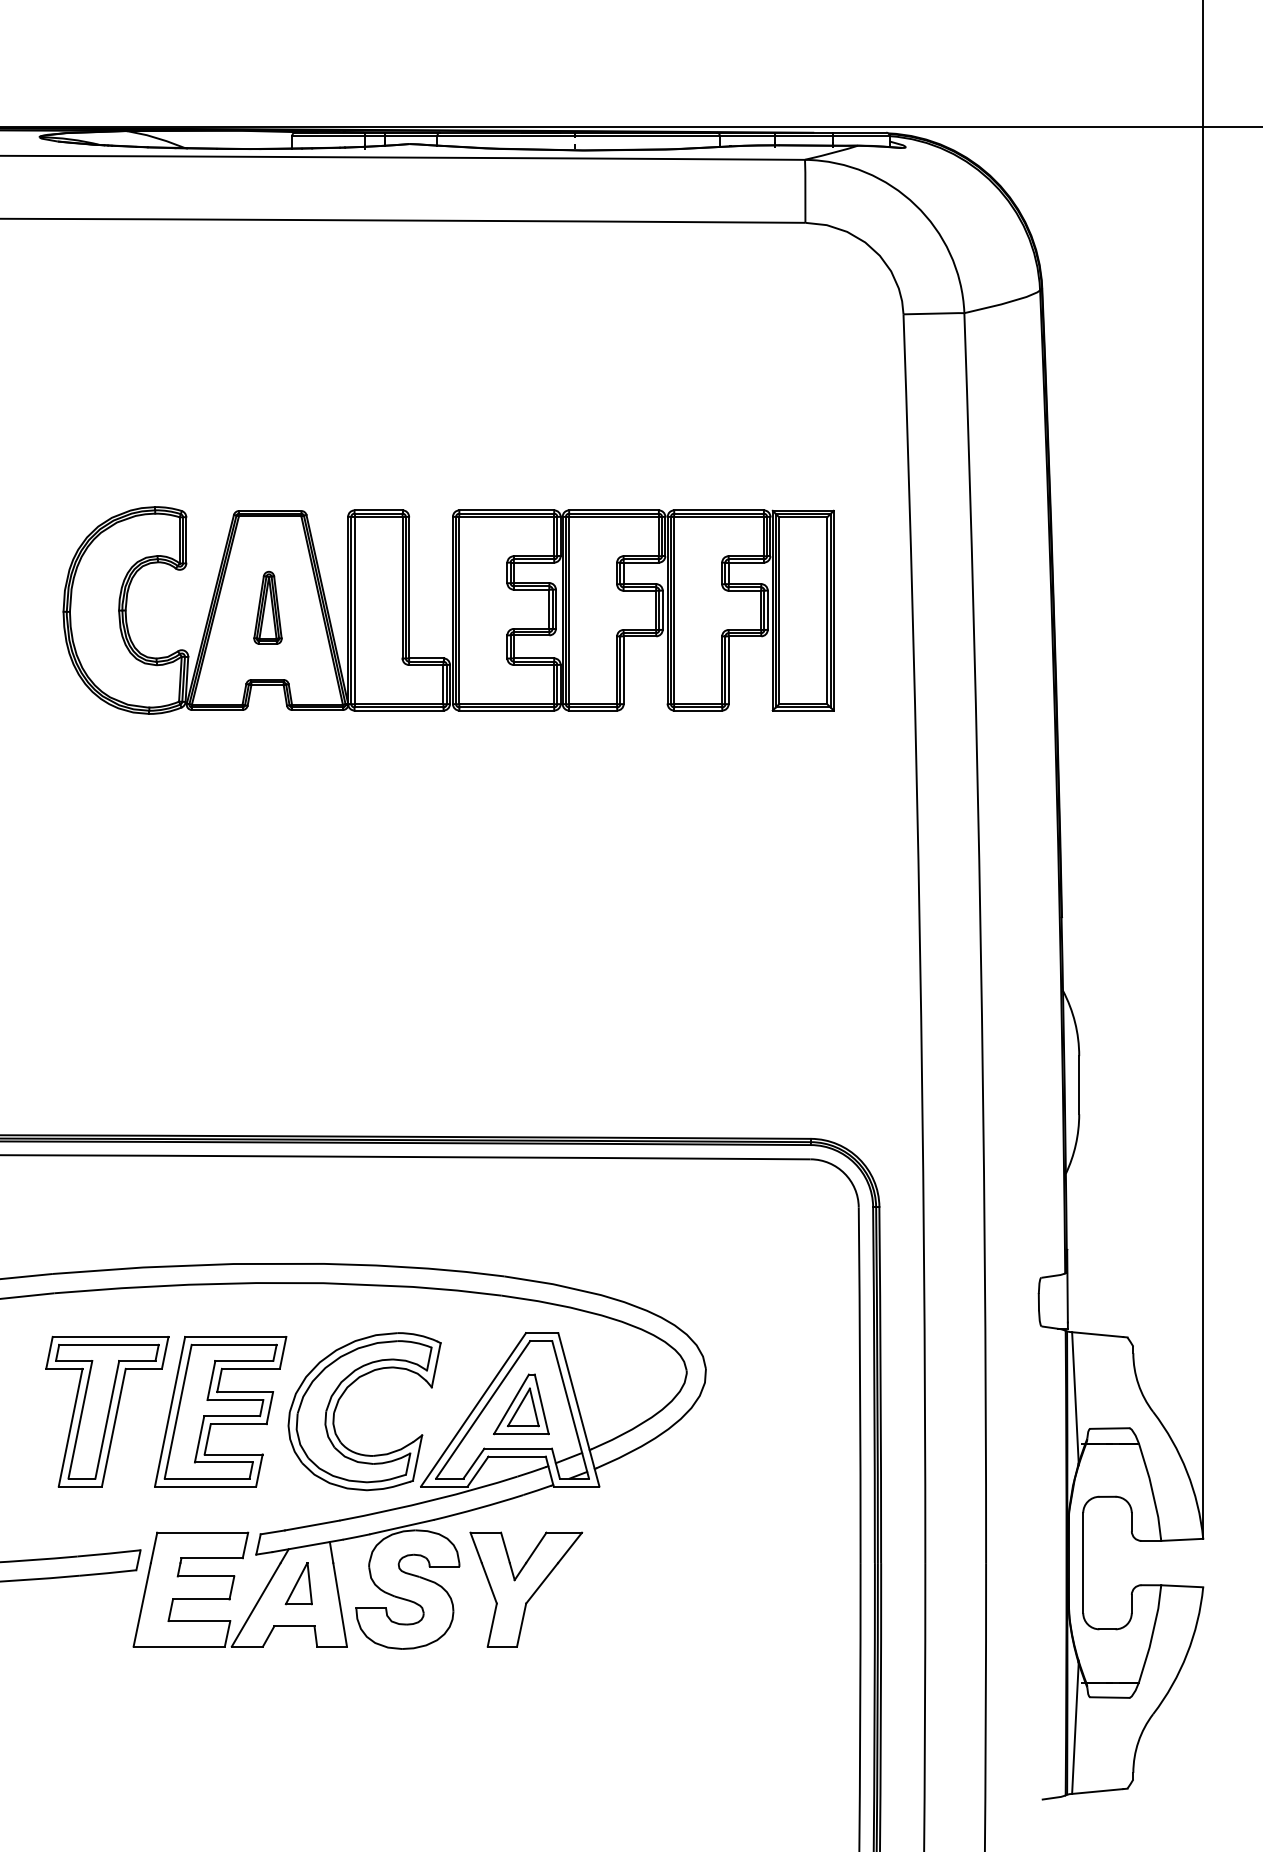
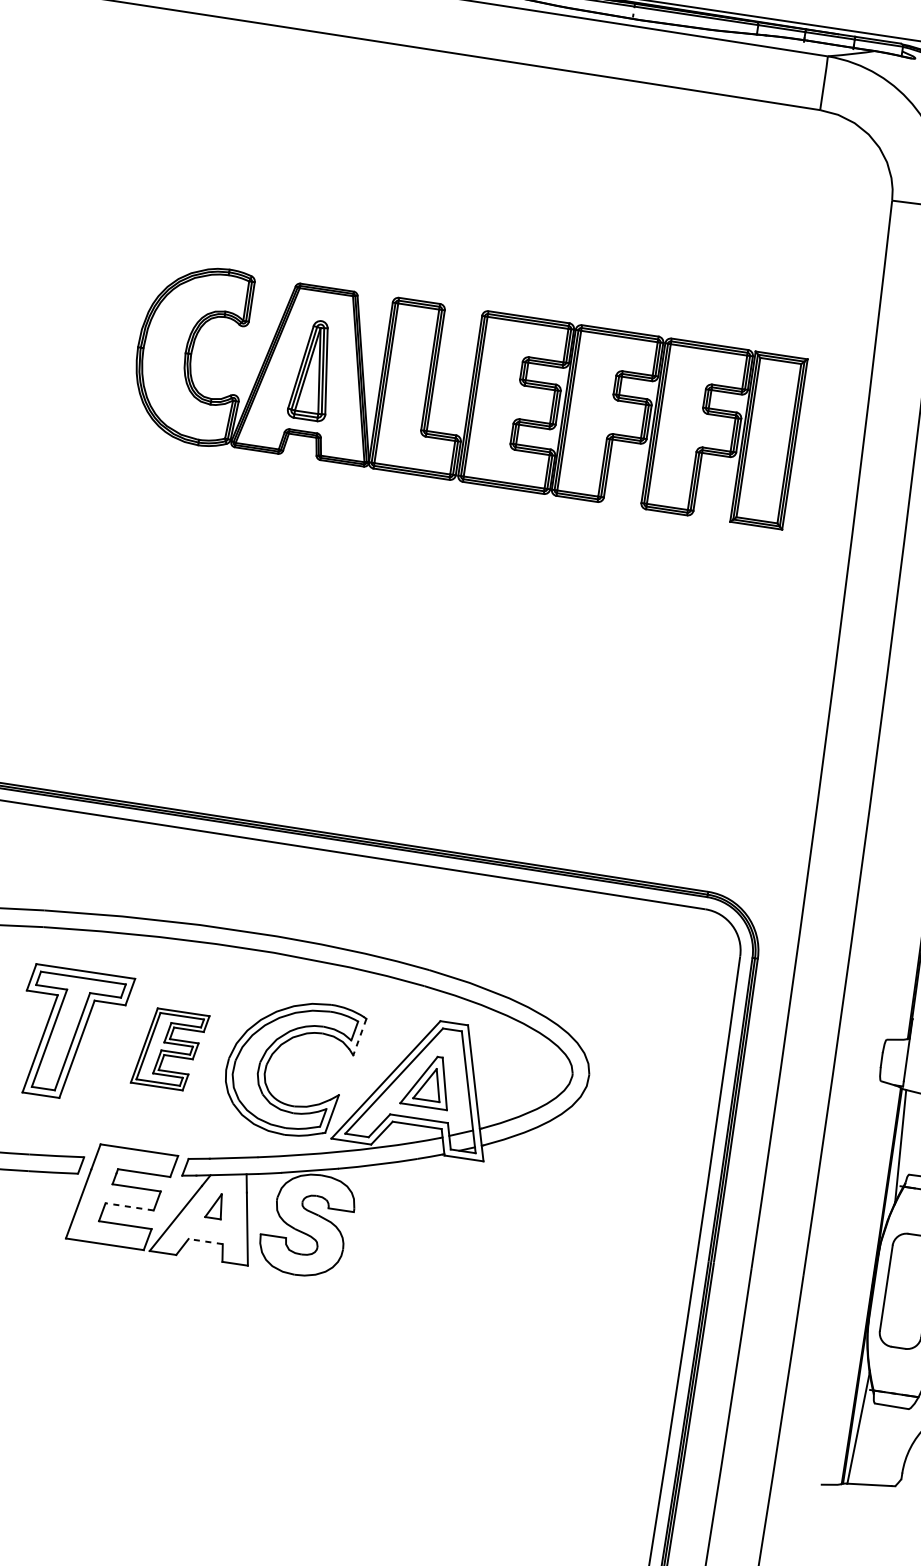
part: (267, 607) -> (312, 369), size x1.6
line: (436, 1365) -> (360, 1037), solid -> dashed
part: (220, 1411) -> (170, 1049), size x0.6
part: (298, 1583) -> (214, 1205), size x0.7
part: (526, 1589) -> (408, 1239), removed
line: (200, 1599) -> (128, 1206), solid -> dashed
line: (293, 1626) -> (204, 1241), solid -> dashed

